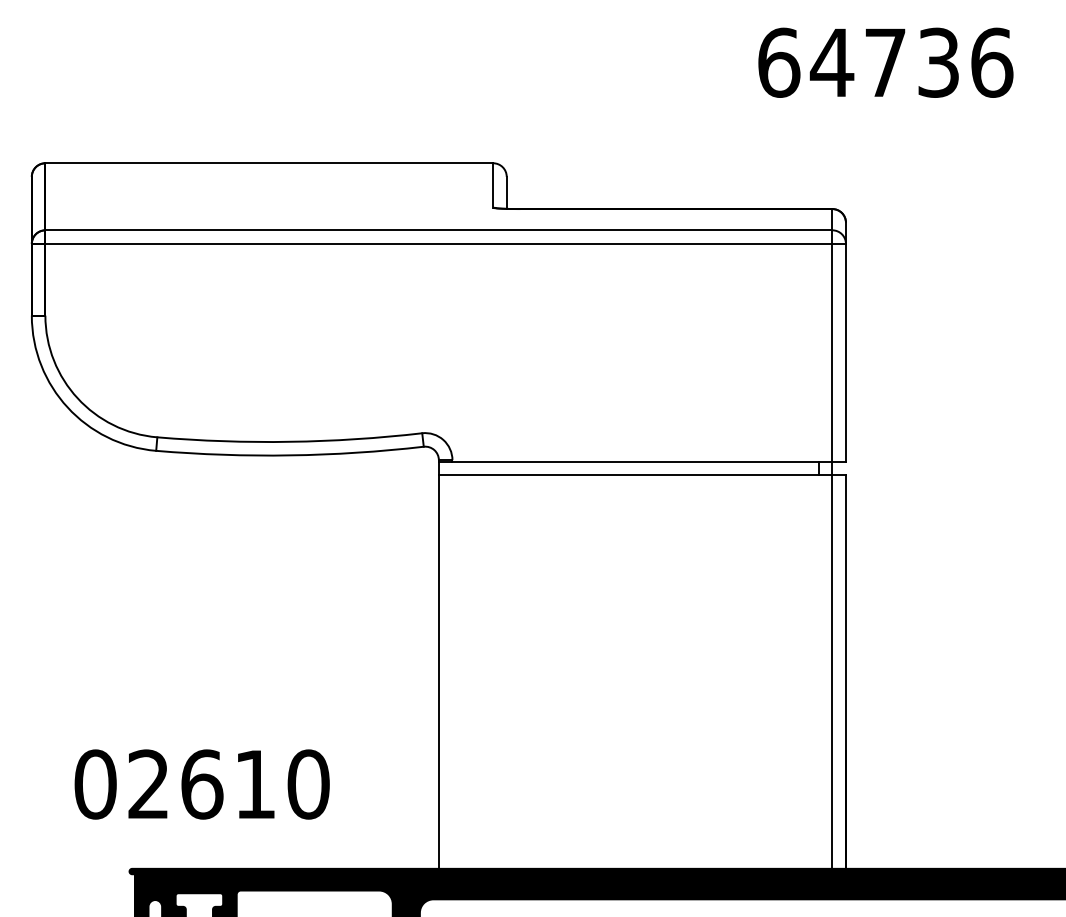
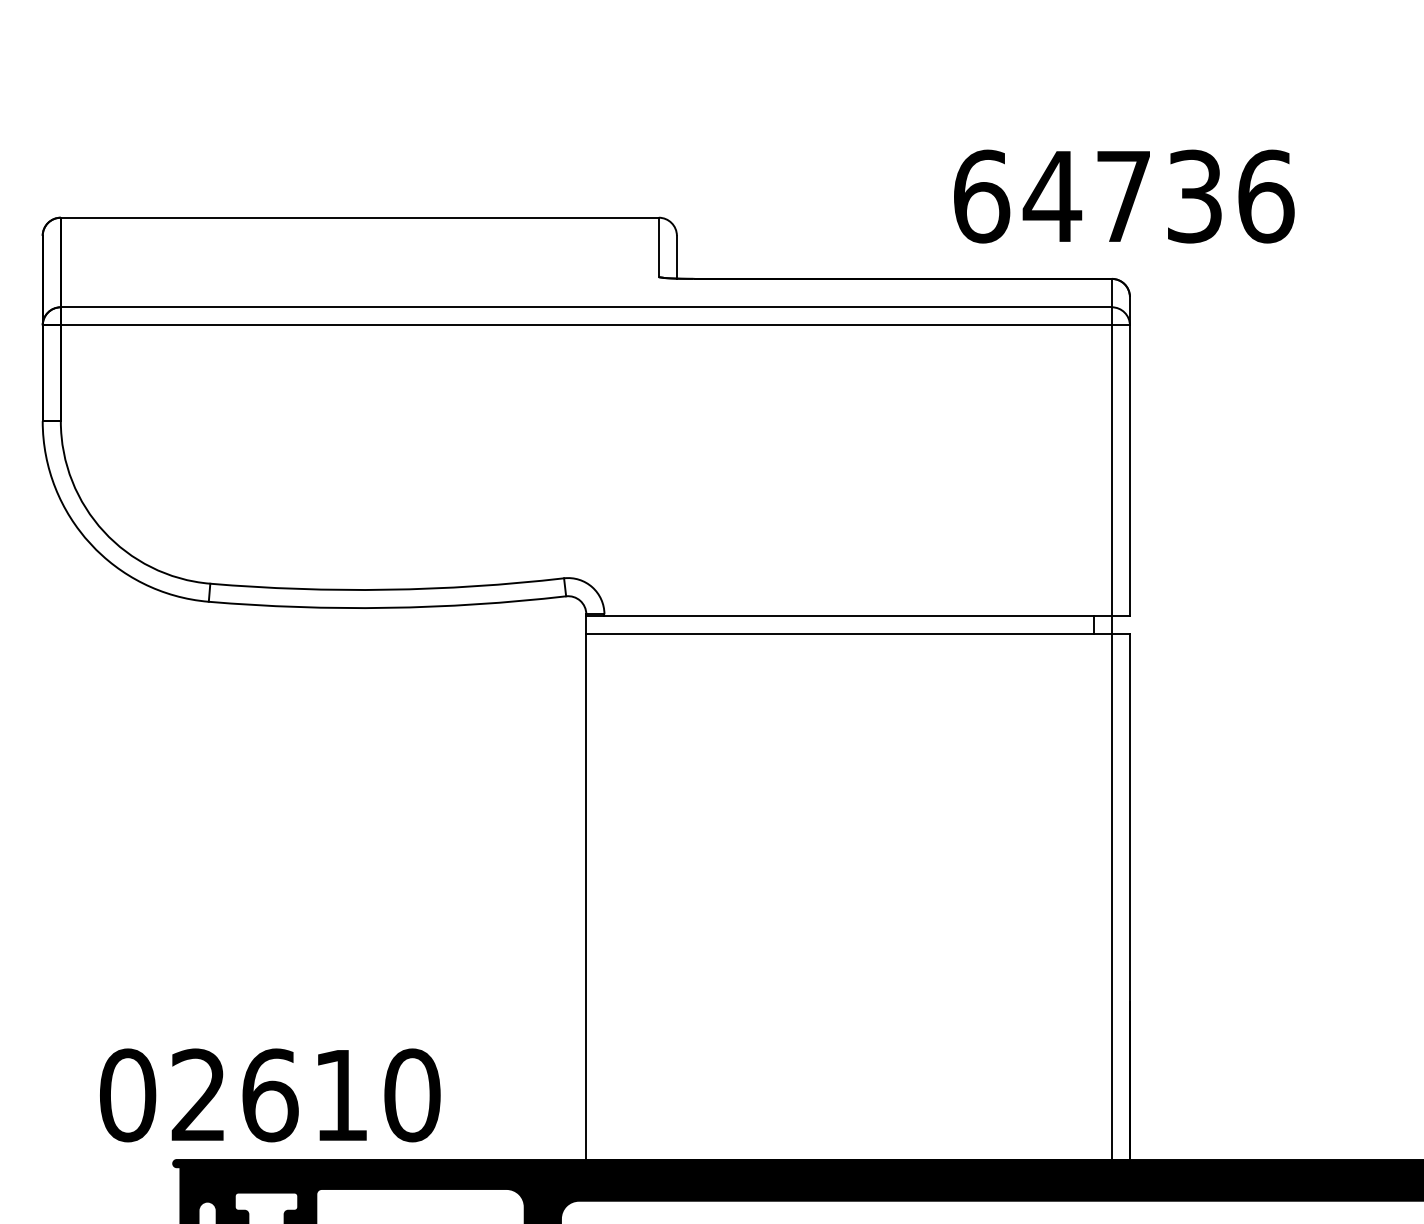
text: (886, 62) -> (1124, 196), moved
text: (202, 784) -> (270, 1095), moved

